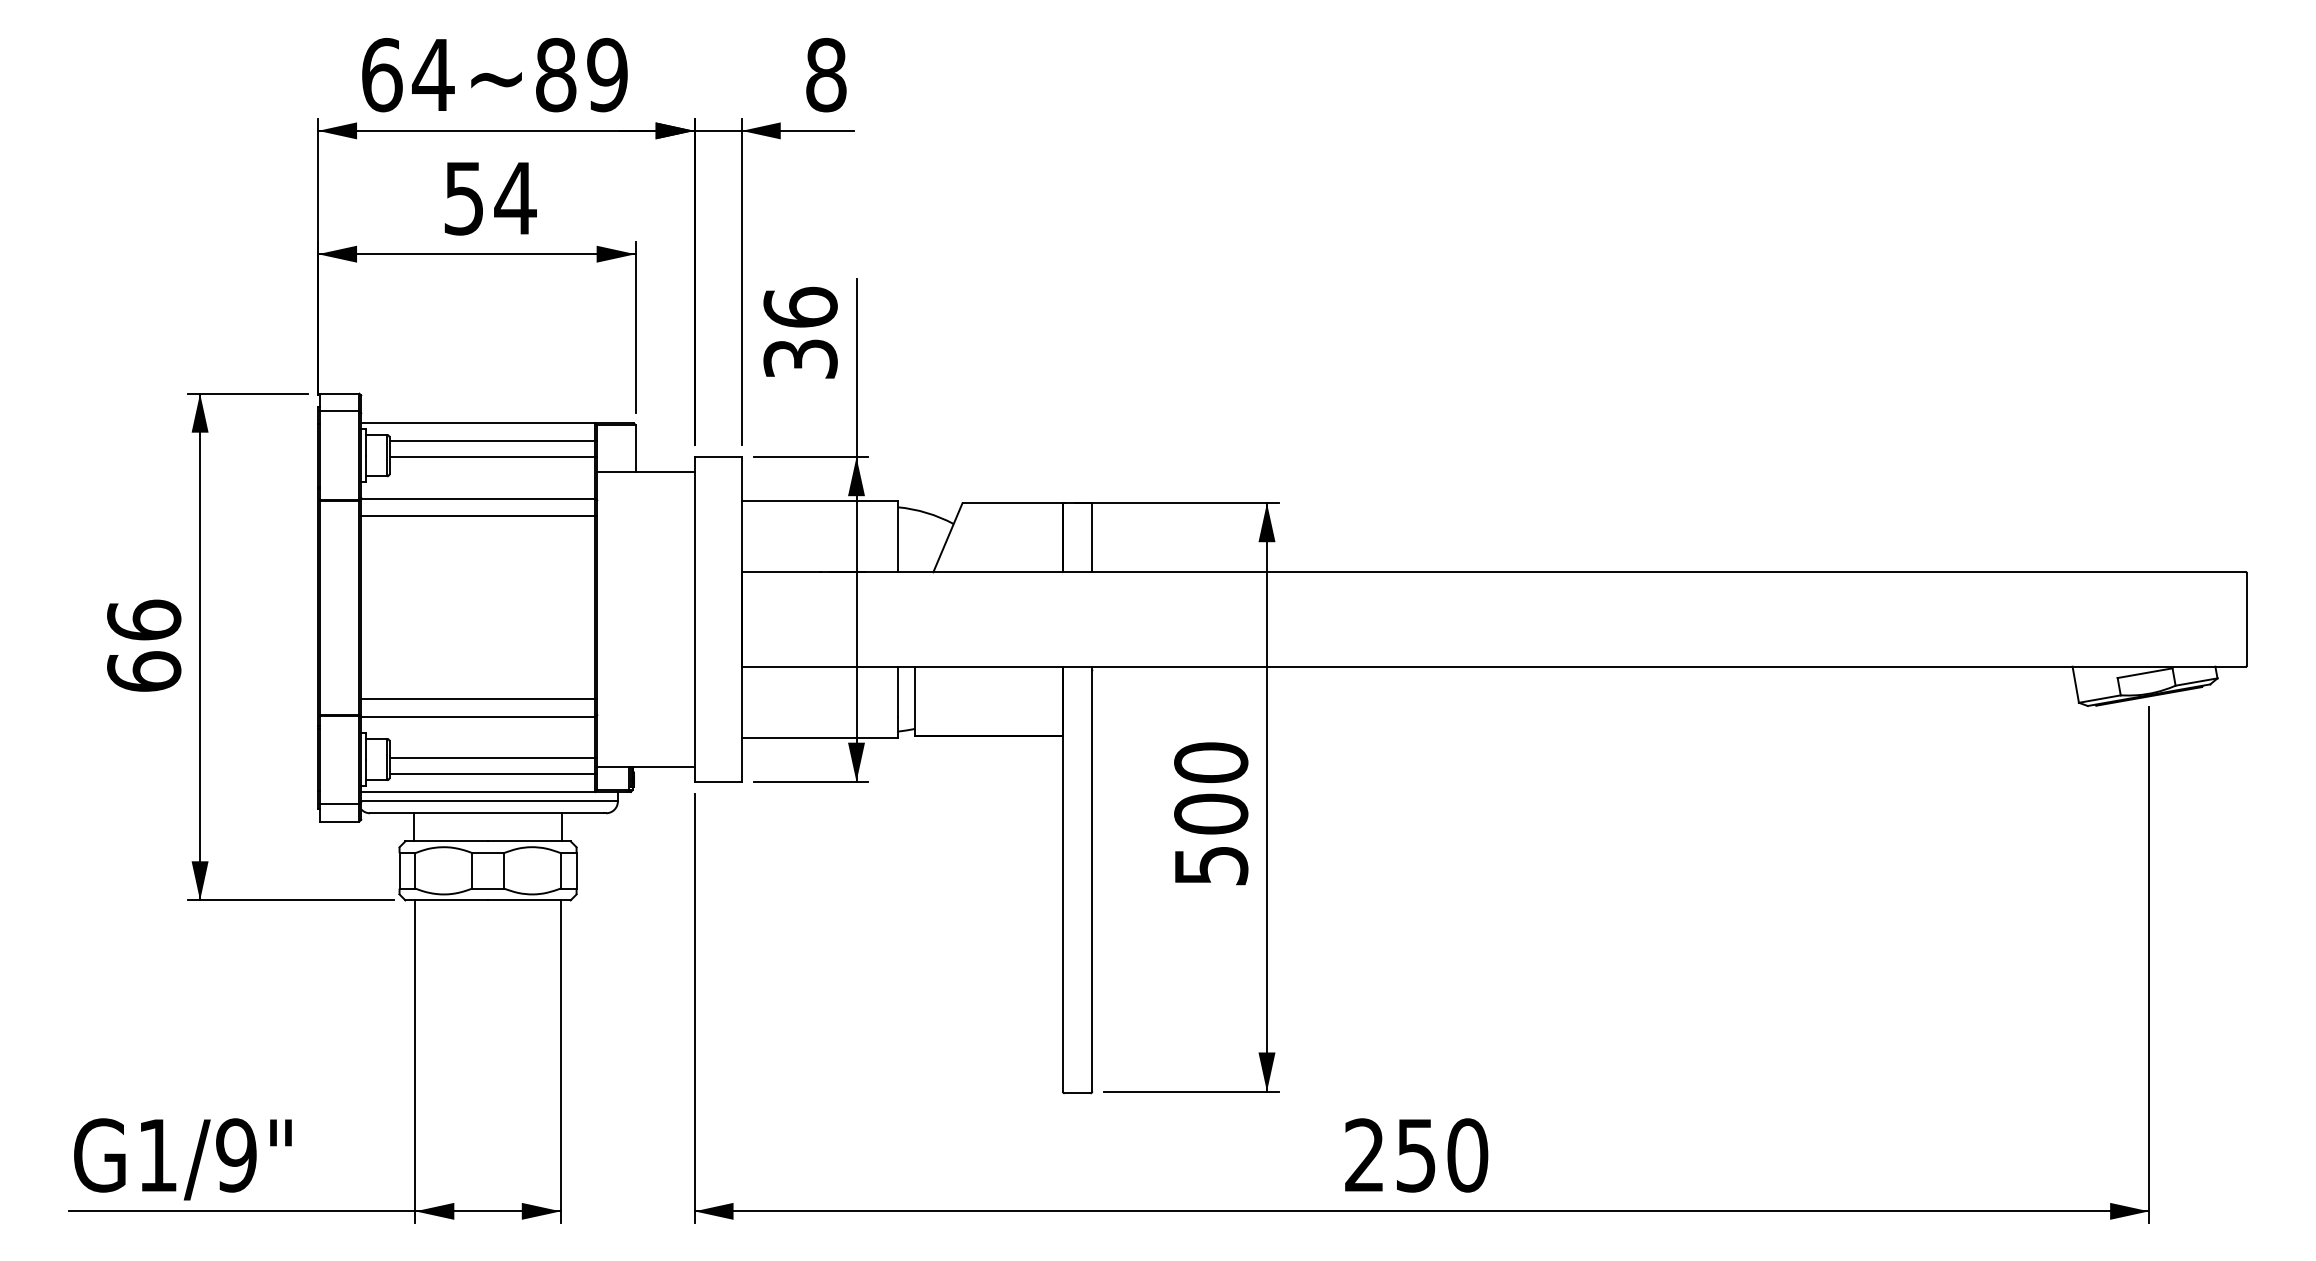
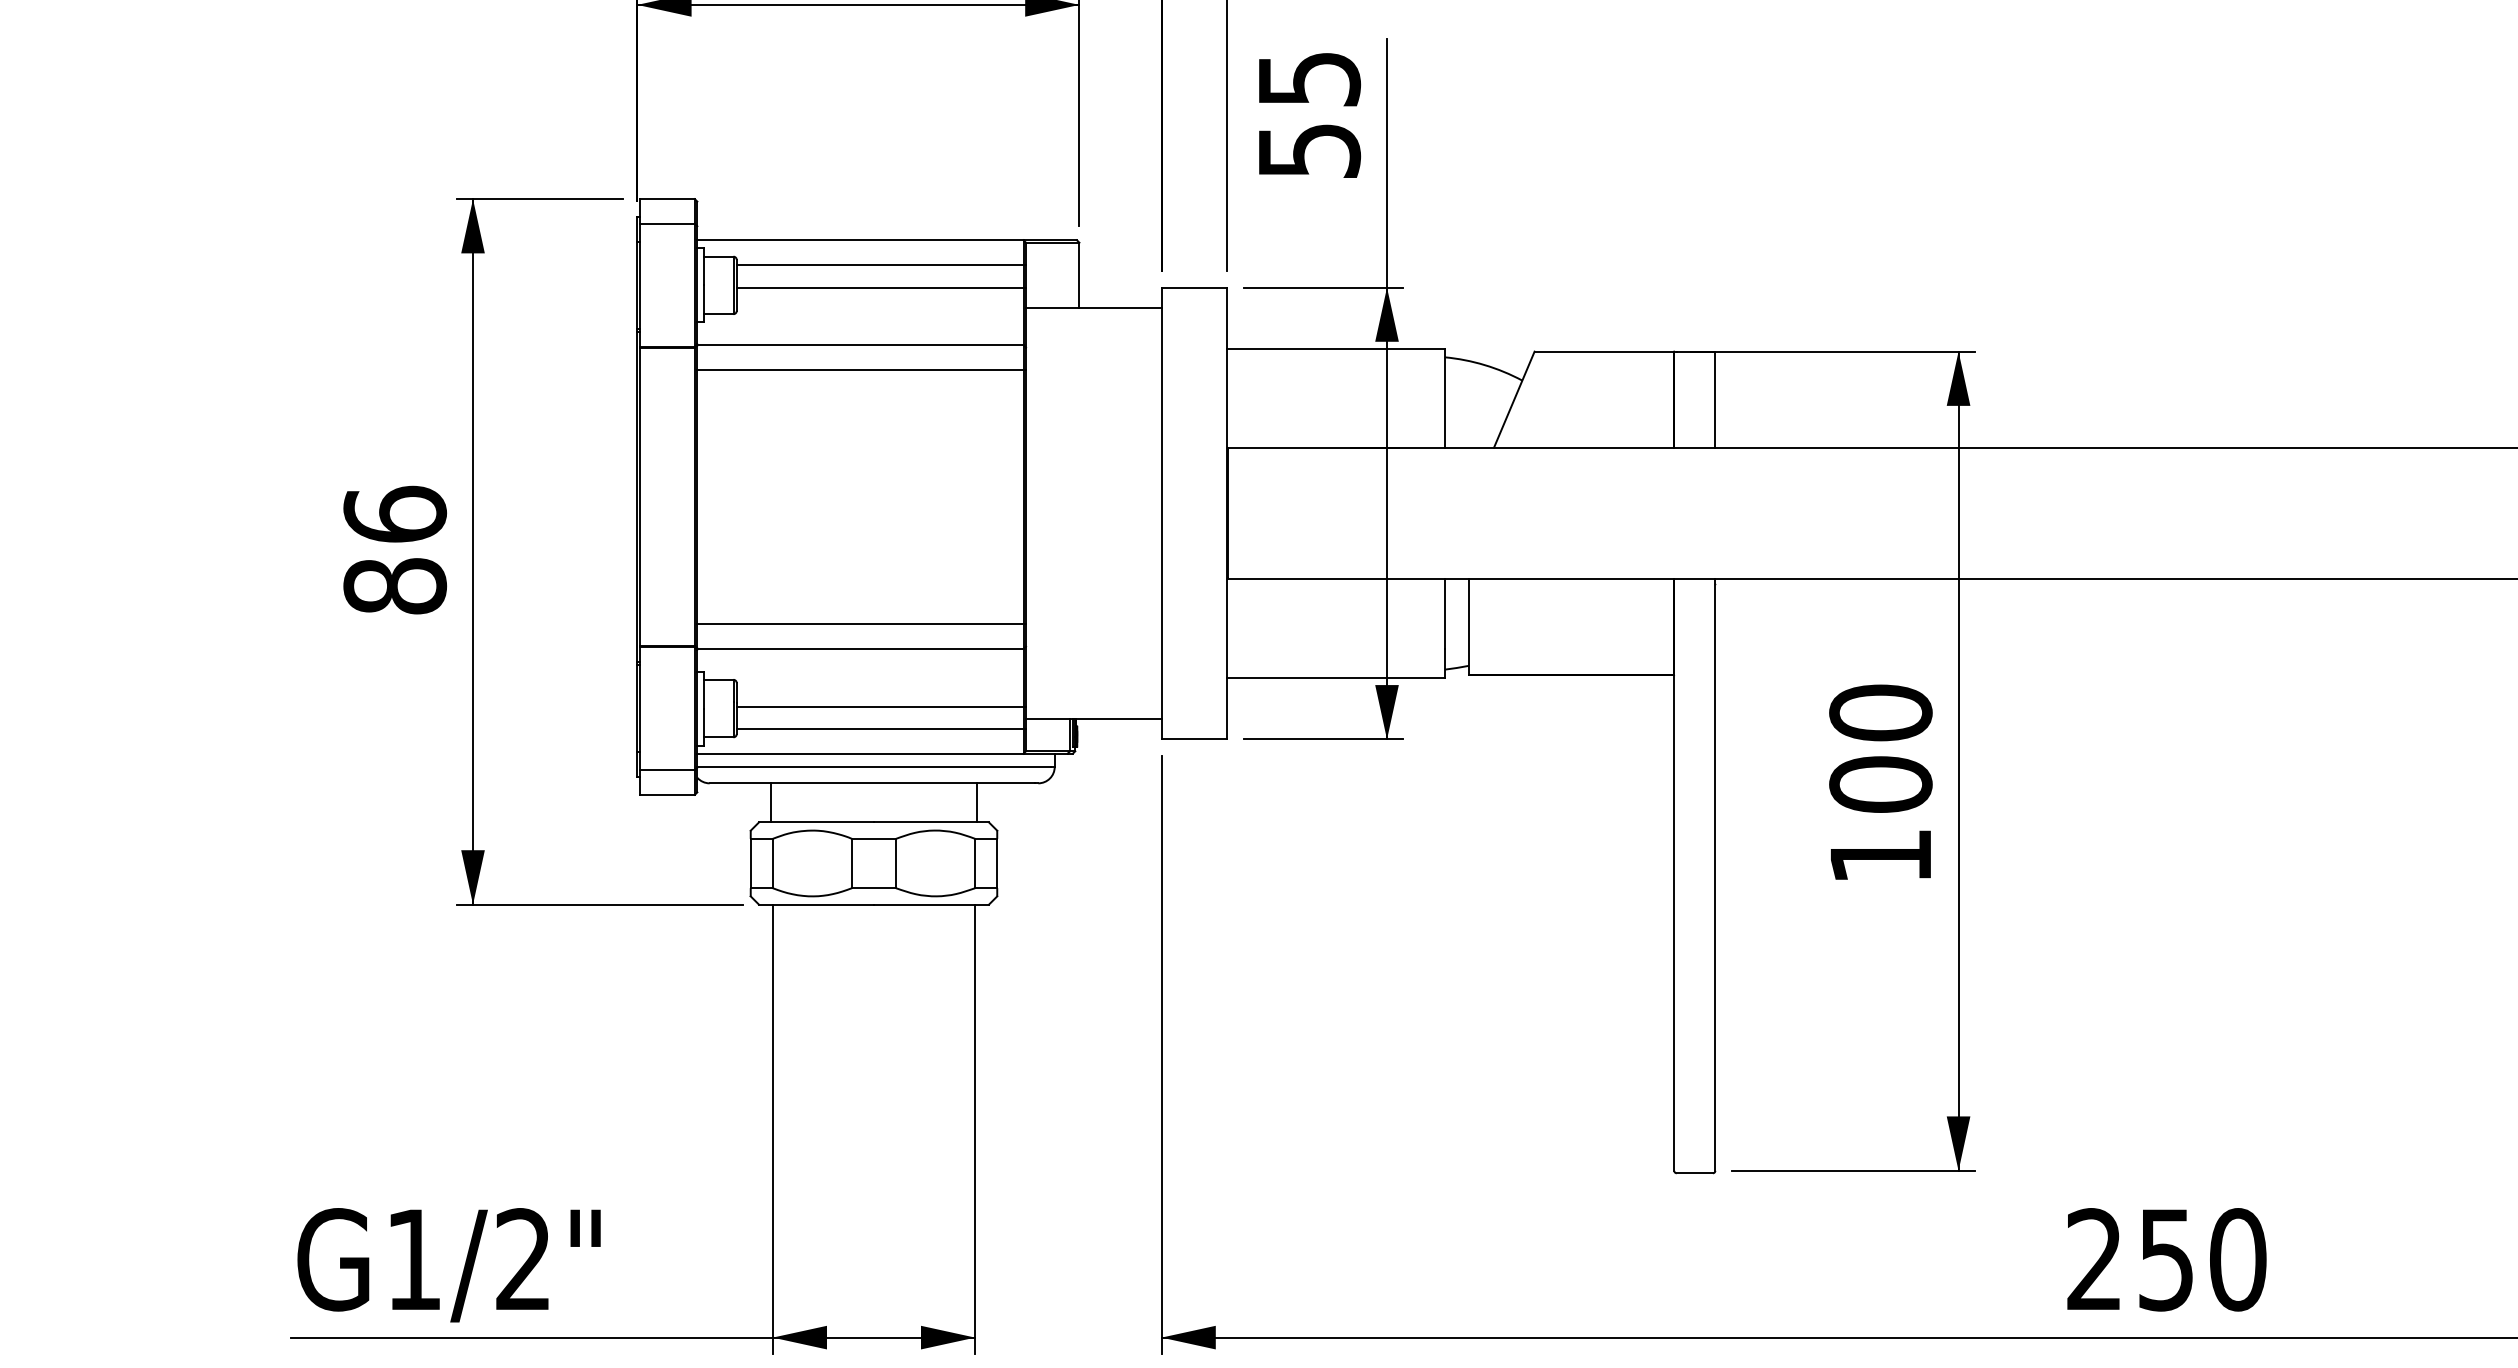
text: (800, 332) -> (1309, 113), 36 -> 55
text: (144, 671) -> (395, 585), 66 -> 86
text: (1211, 866) -> (1881, 857), 500 -> 100
text: (236, 1155) -> (523, 1259), G1/9" -> G1/2"

